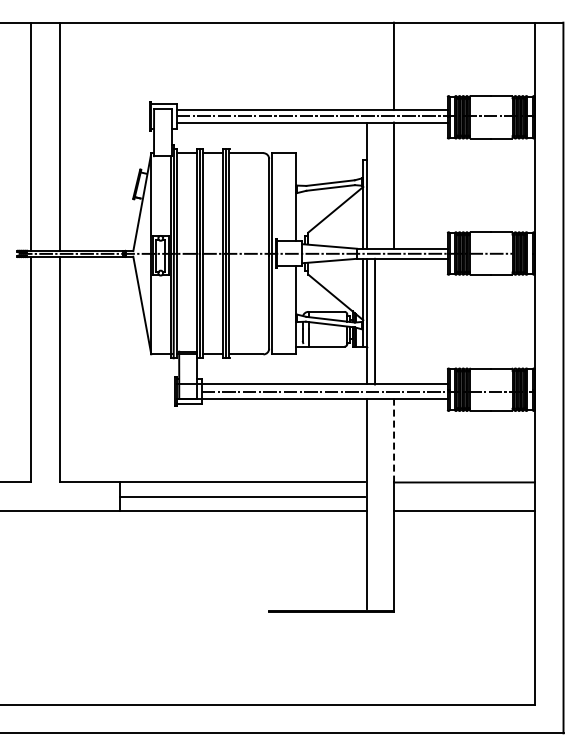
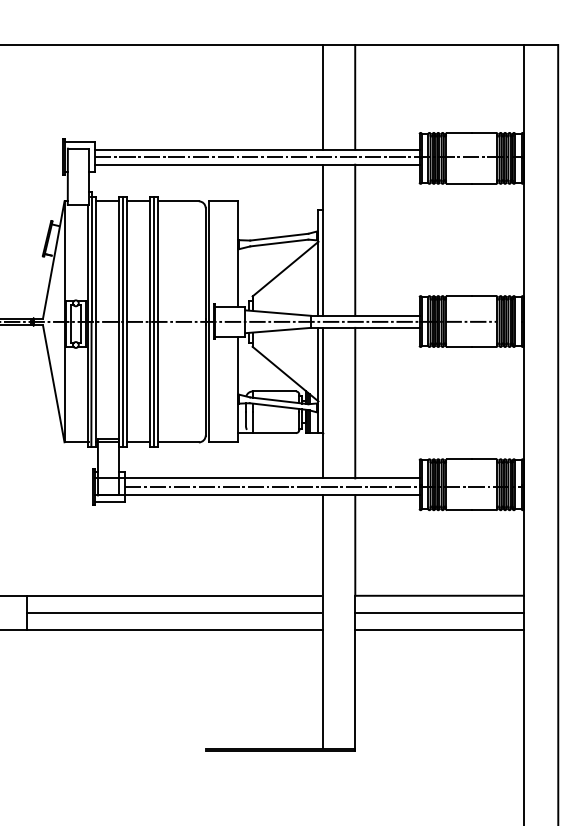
line: (367, 66) -> (323, 97), added
line: (375, 321) -> (355, 402), moved
line: (394, 440) -> (355, 545), dashed -> solid
line: (464, 496) -> (439, 612), added

